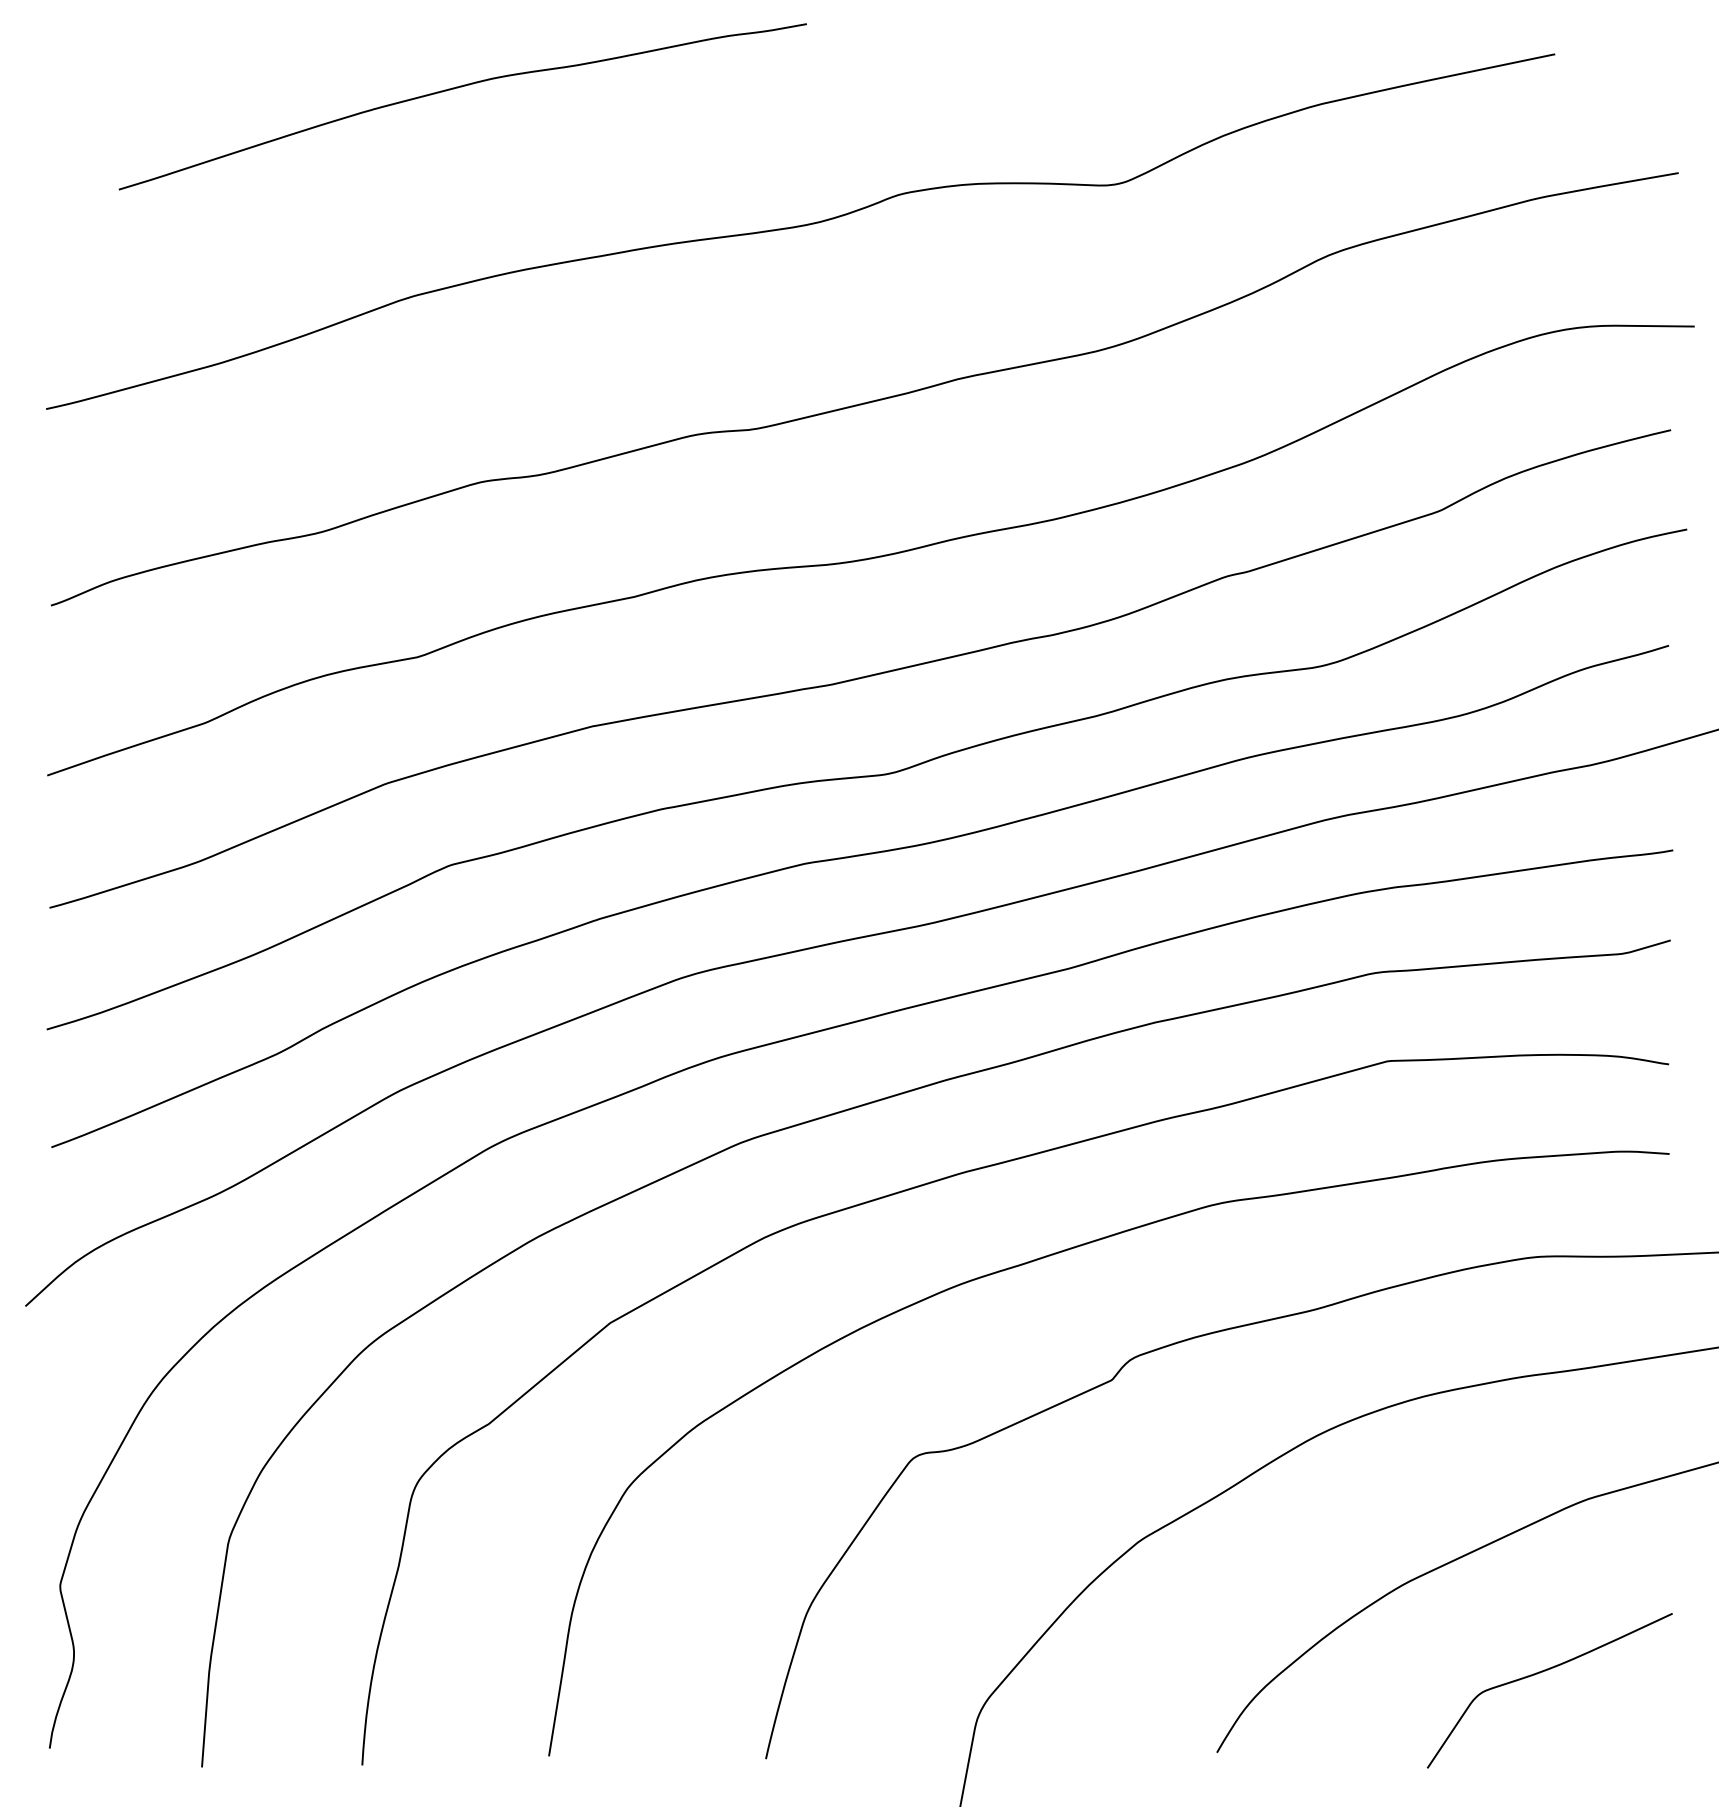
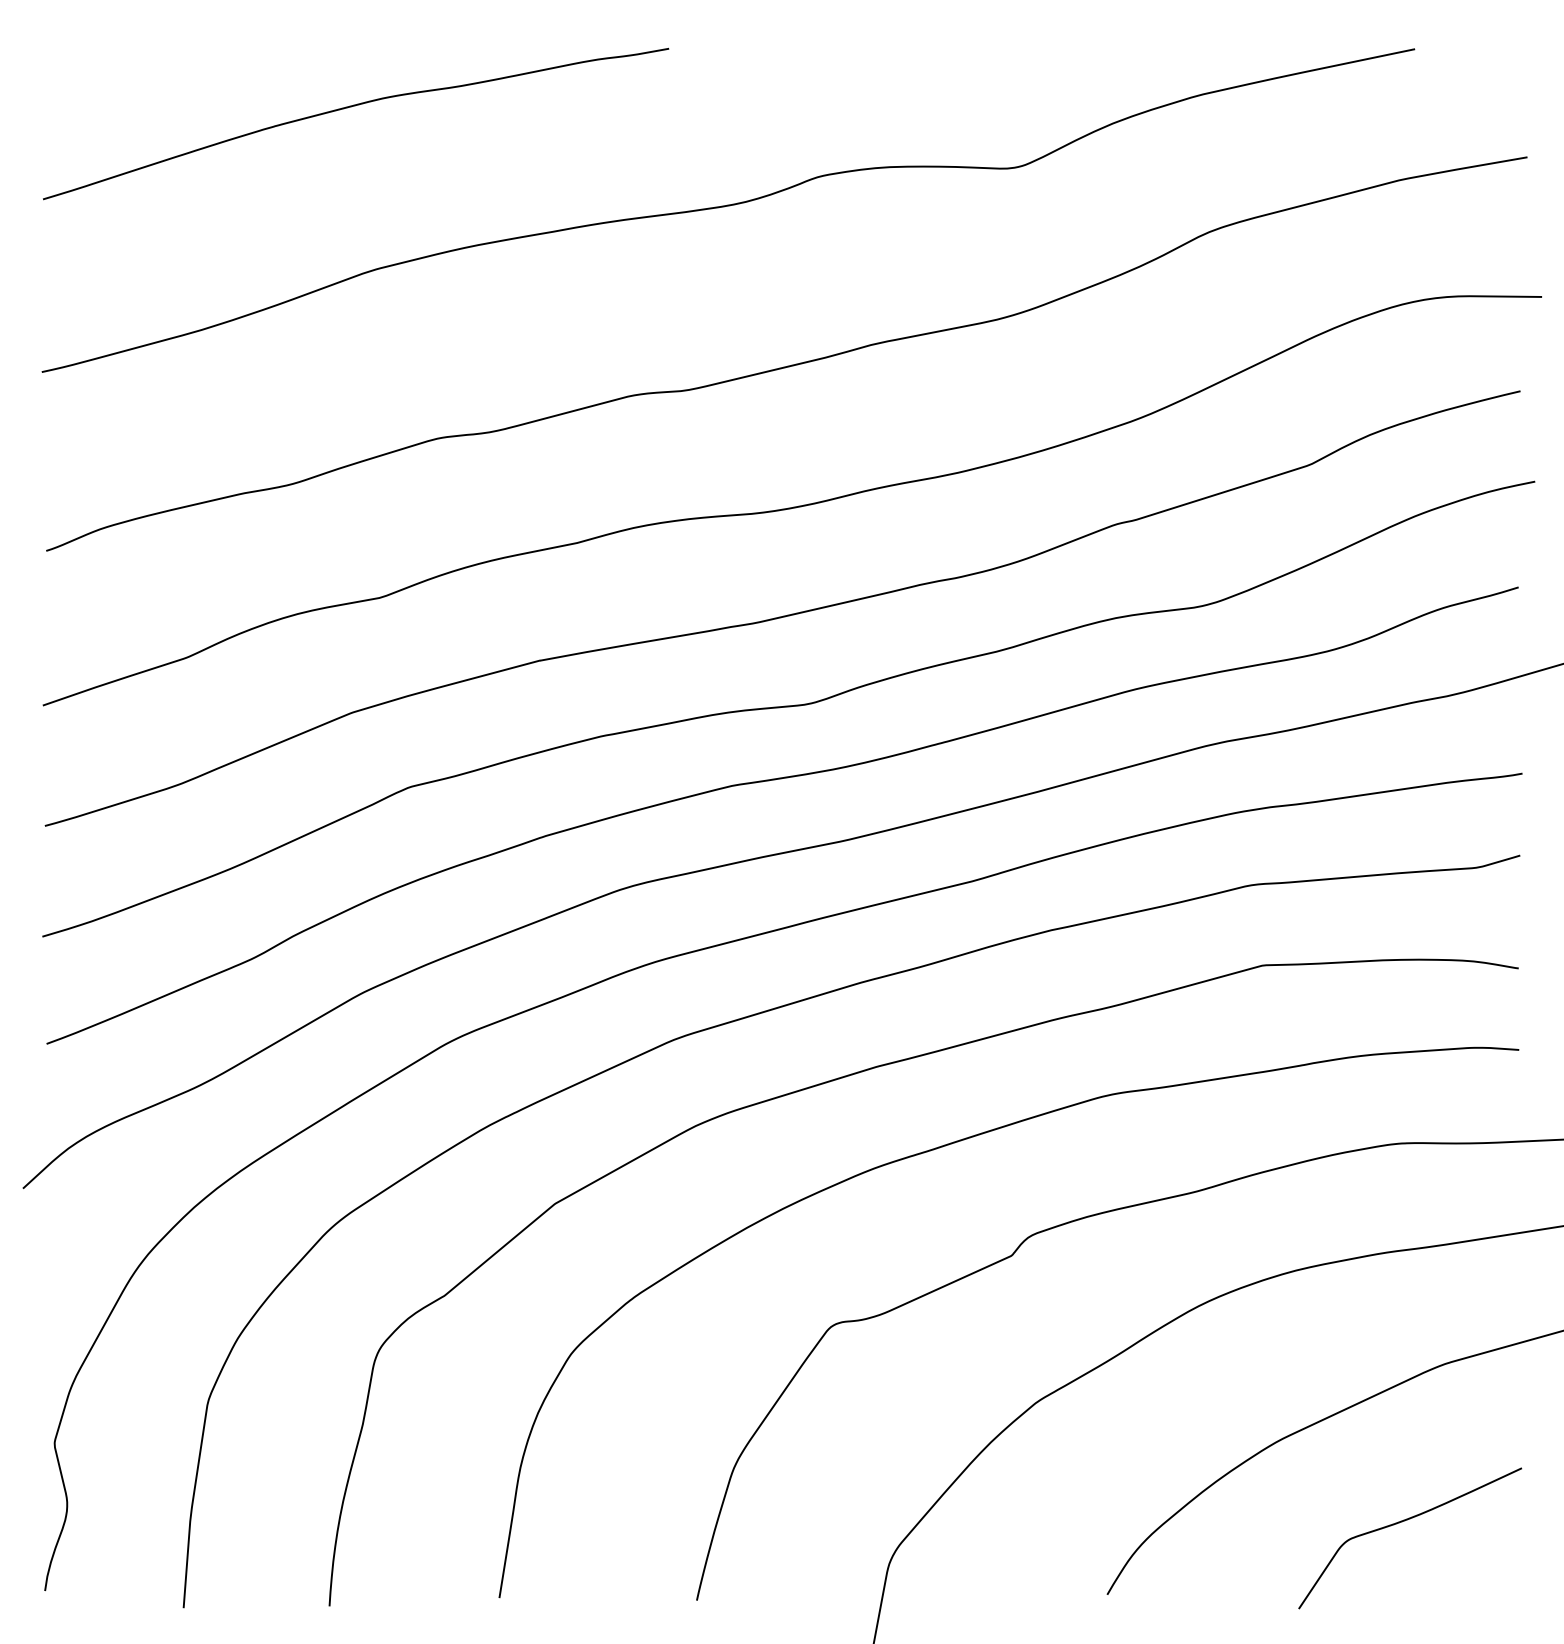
curve: (457, 88) -> (351, 107), moved

